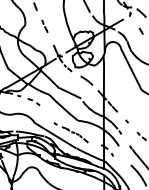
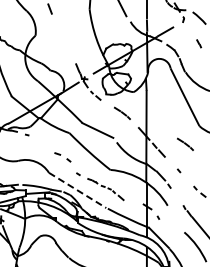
line: (44, 26) -> (62, 37), removed
part: (33, 102) -> (62, 157), moved
line: (131, 102) -> (185, 143), added
line: (54, 135) -> (77, 190), solid -> dashed

